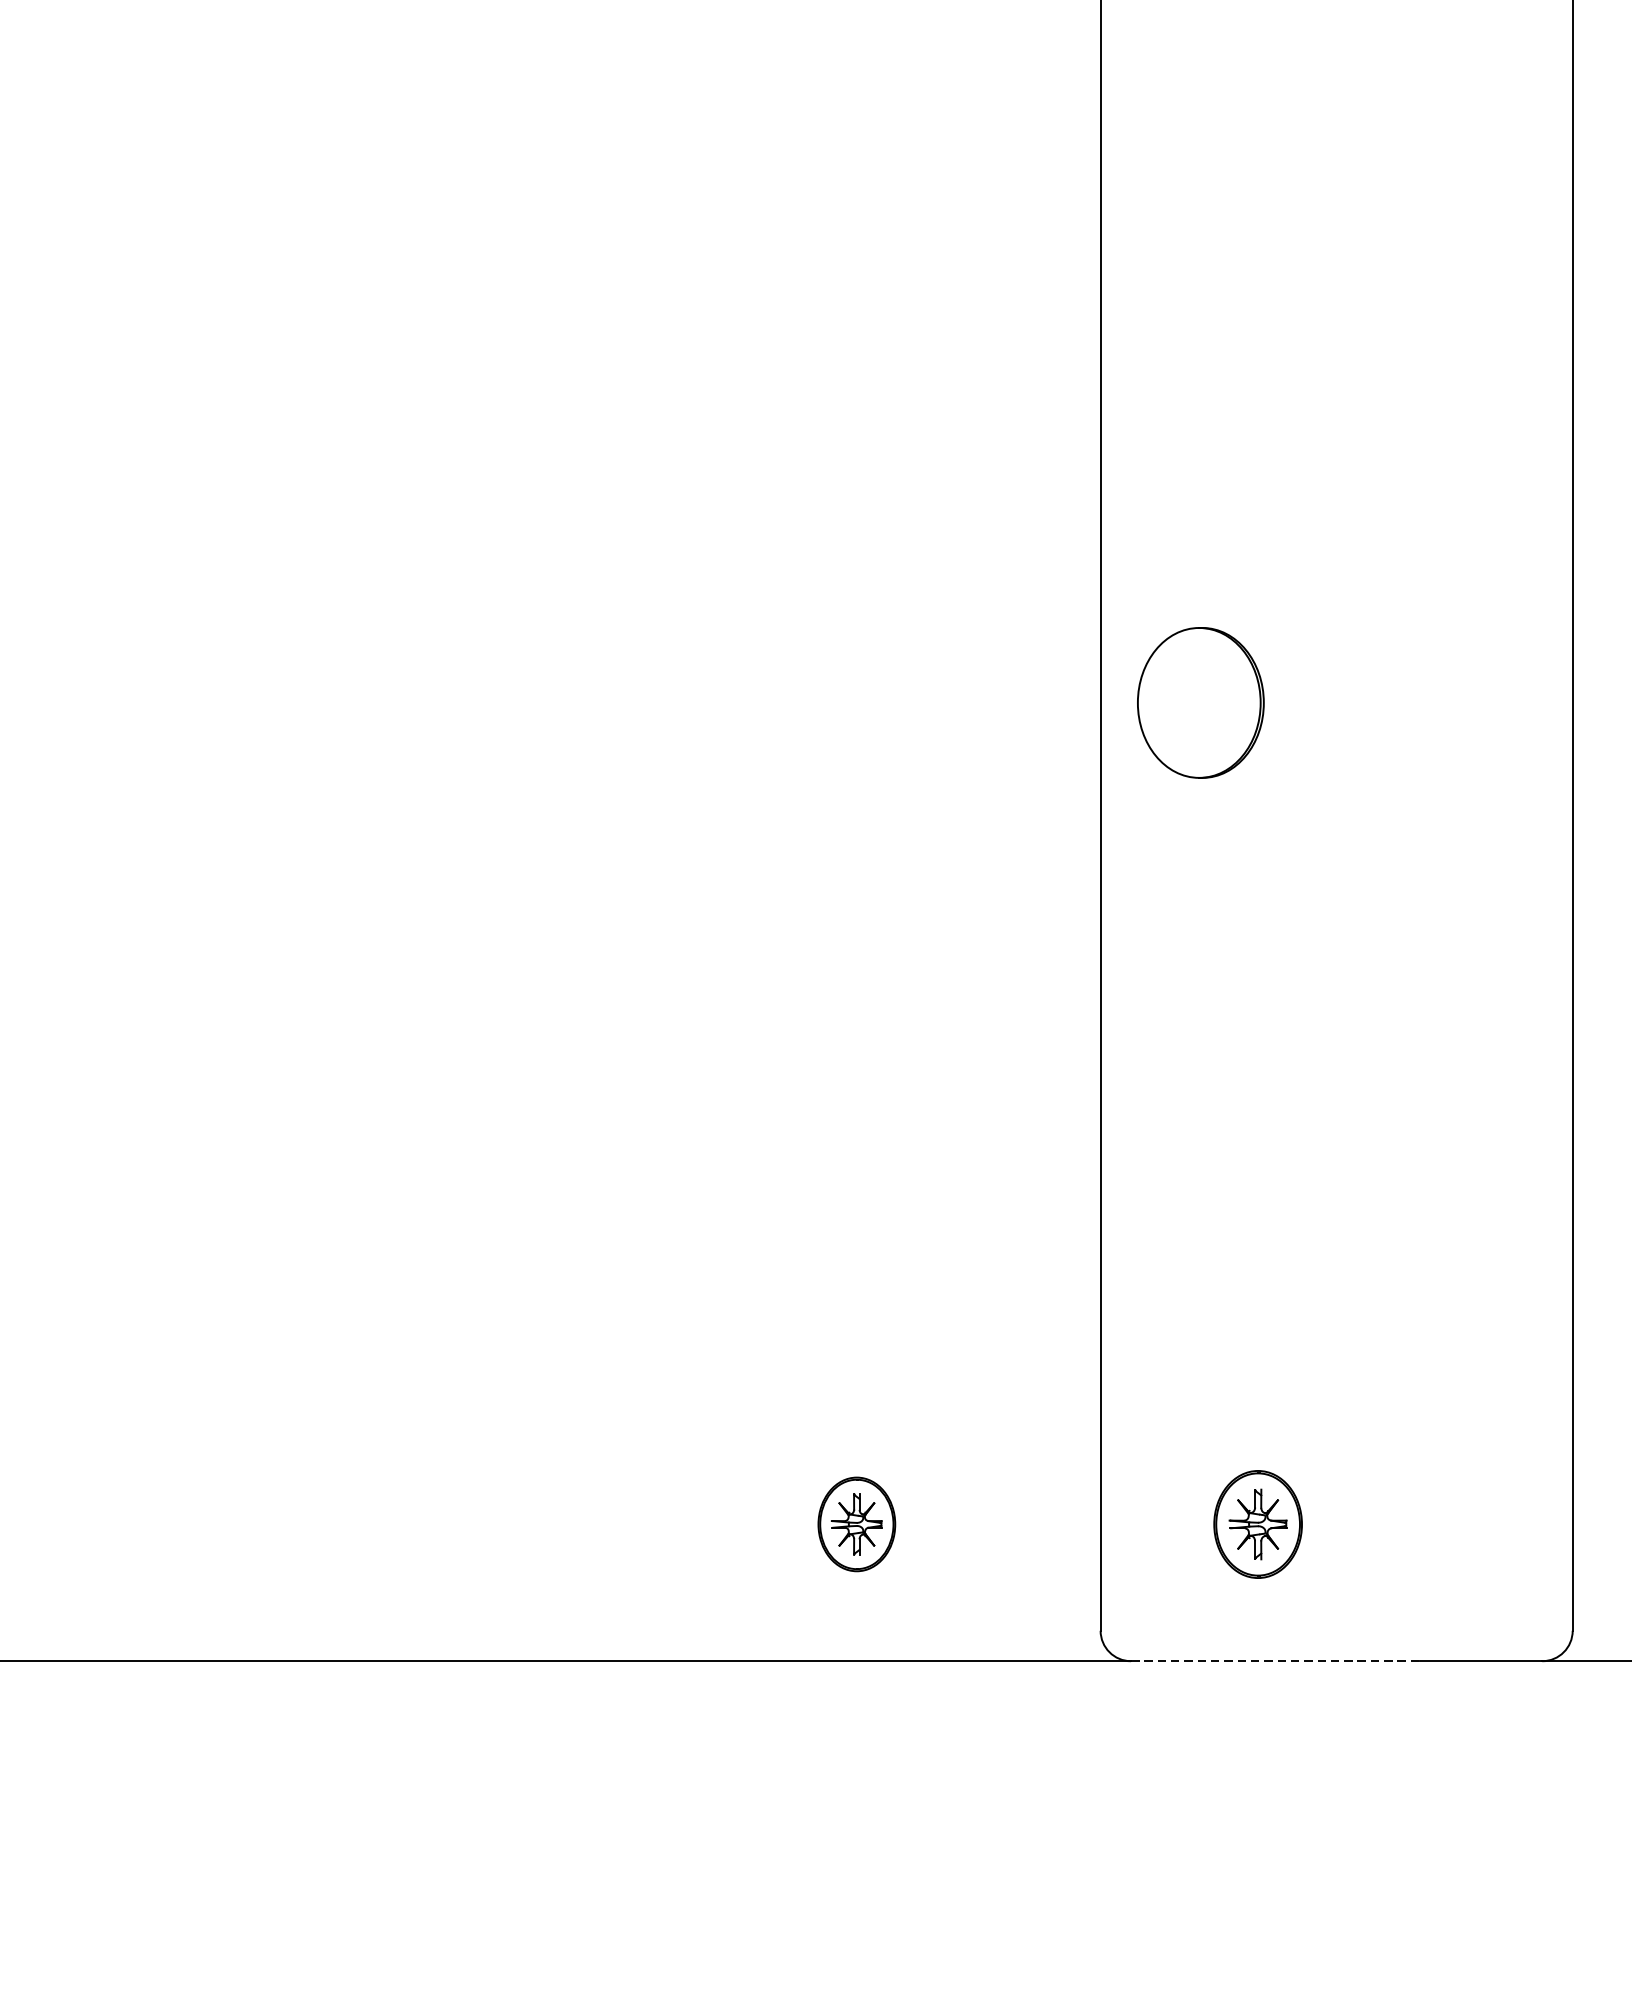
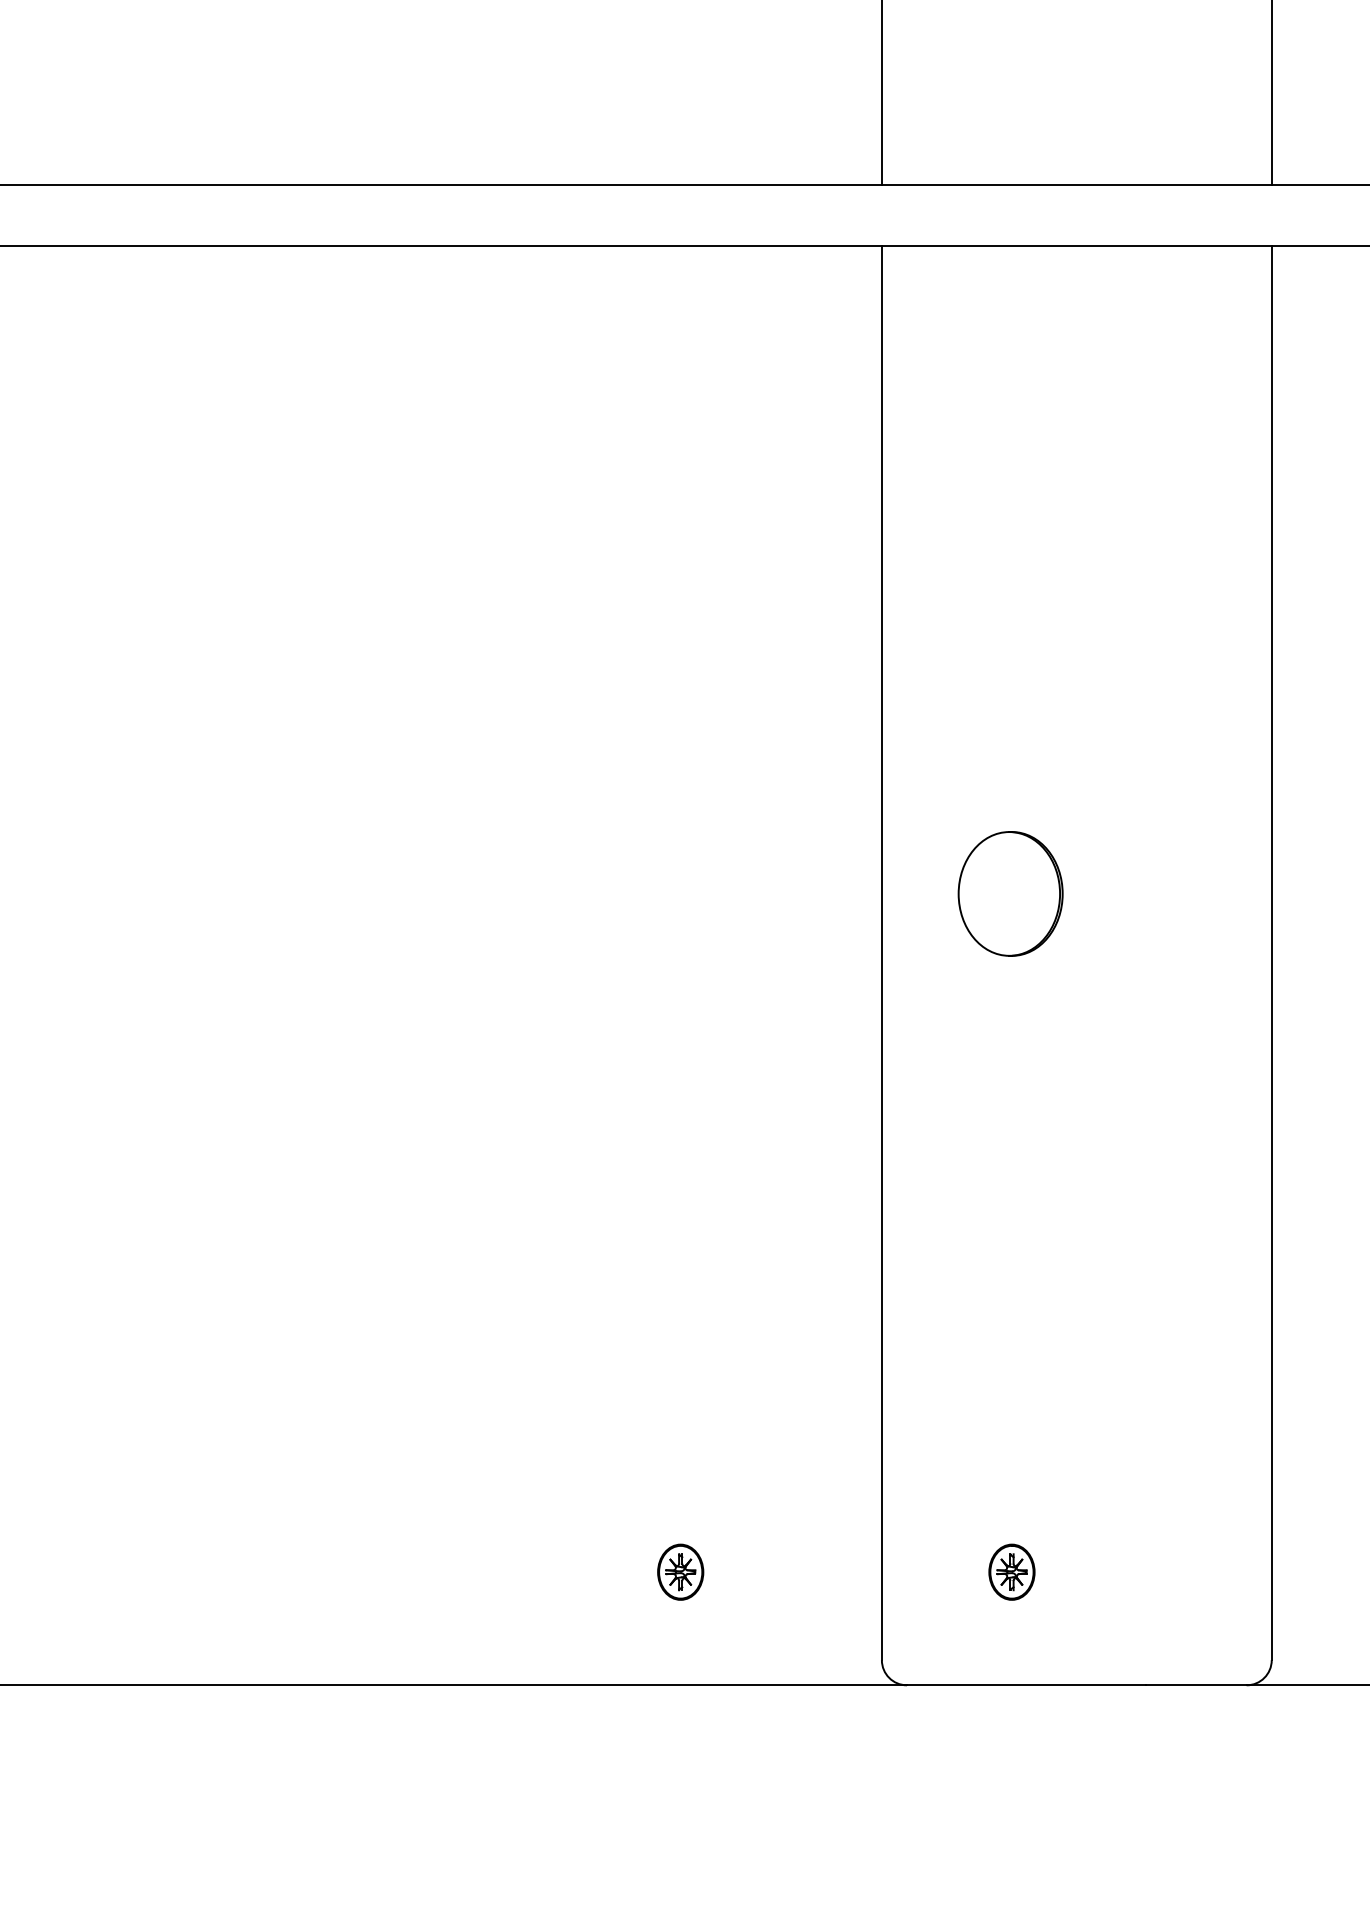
part: (1200, 702) -> (1010, 893), moved
part: (856, 1523) -> (680, 1571), size x0.71
part: (1257, 1523) -> (1011, 1571), size x0.62
line: (1275, 1661) -> (1026, 1685), dashed -> solid

